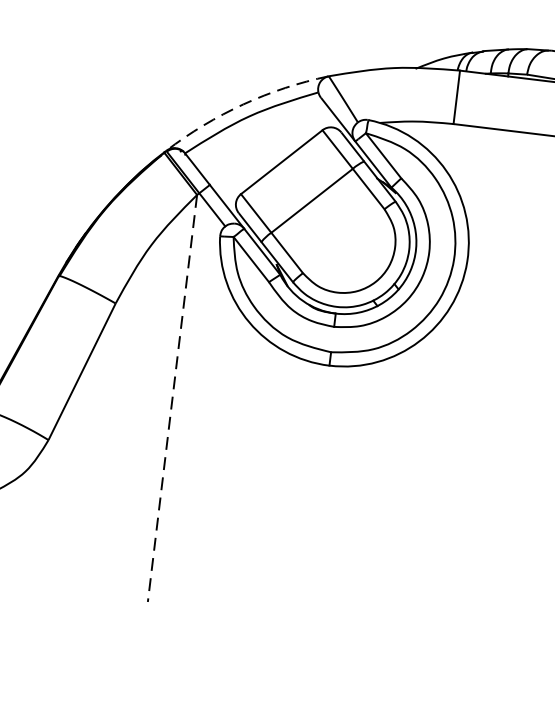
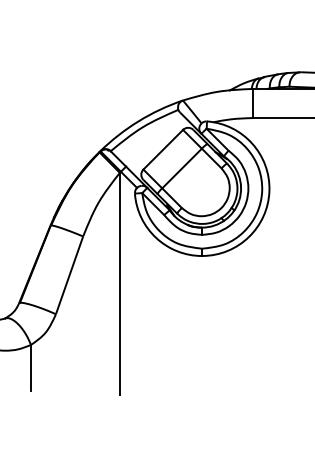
arc: (242, 104) -> (138, 121), dashed -> solid
line: (171, 397) -> (119, 283), dashed -> solid

